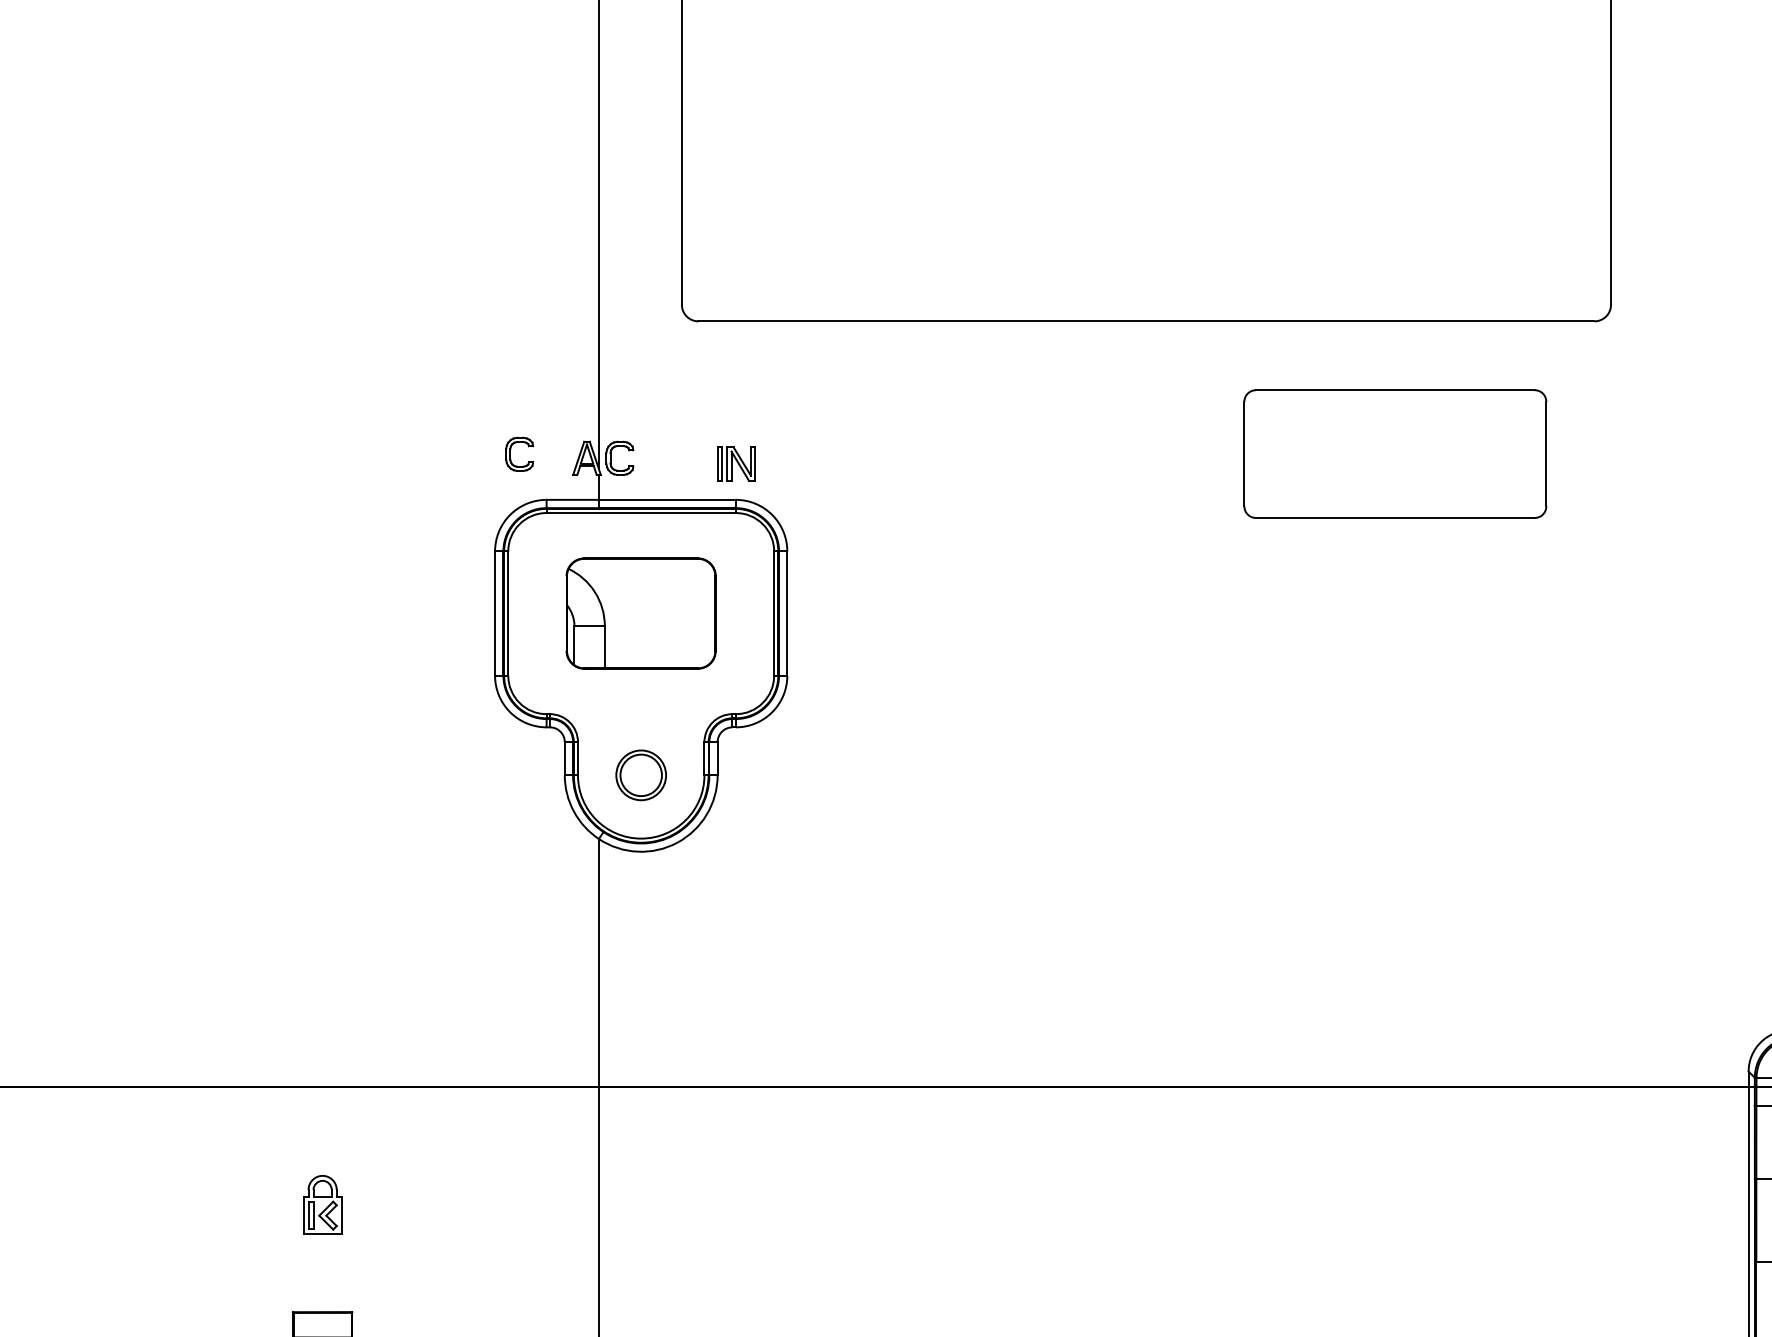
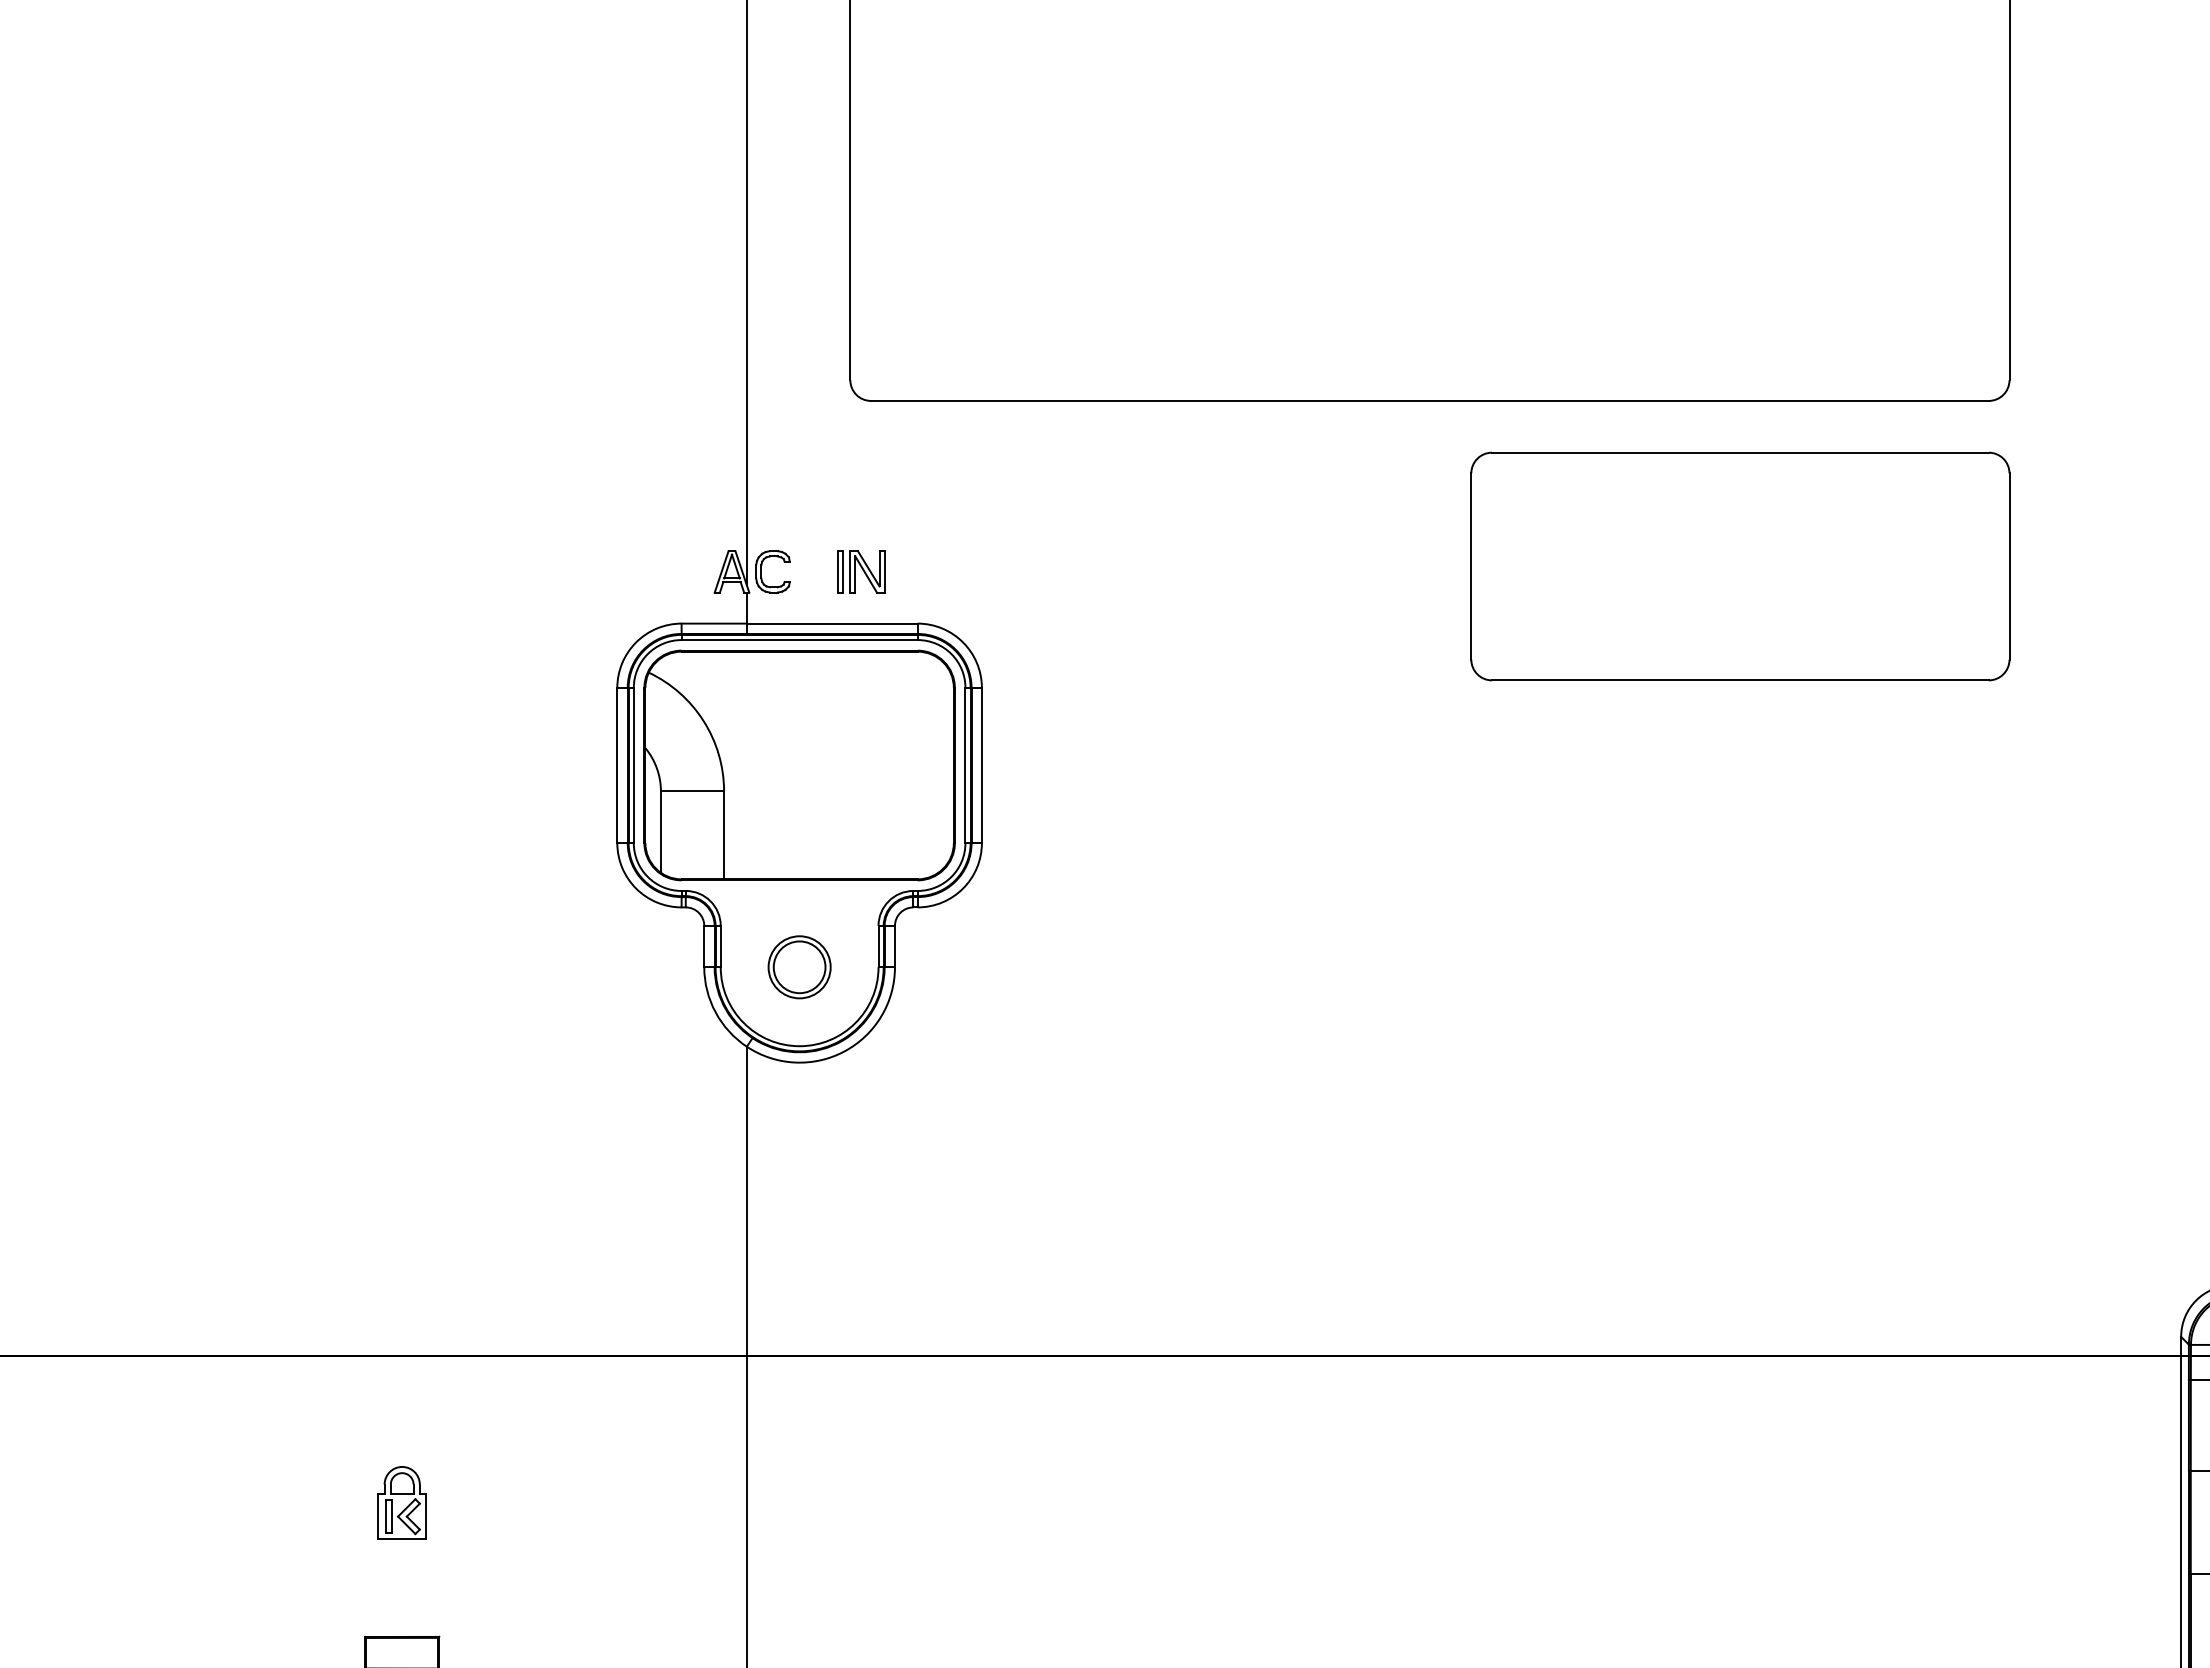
part: (510, 454) -> (636, 566), removed
part: (1395, 454) -> (1740, 566), size x1.43
part: (736, 463) -> (861, 571), moved
part: (641, 613) -> (799, 765), size x1.67

